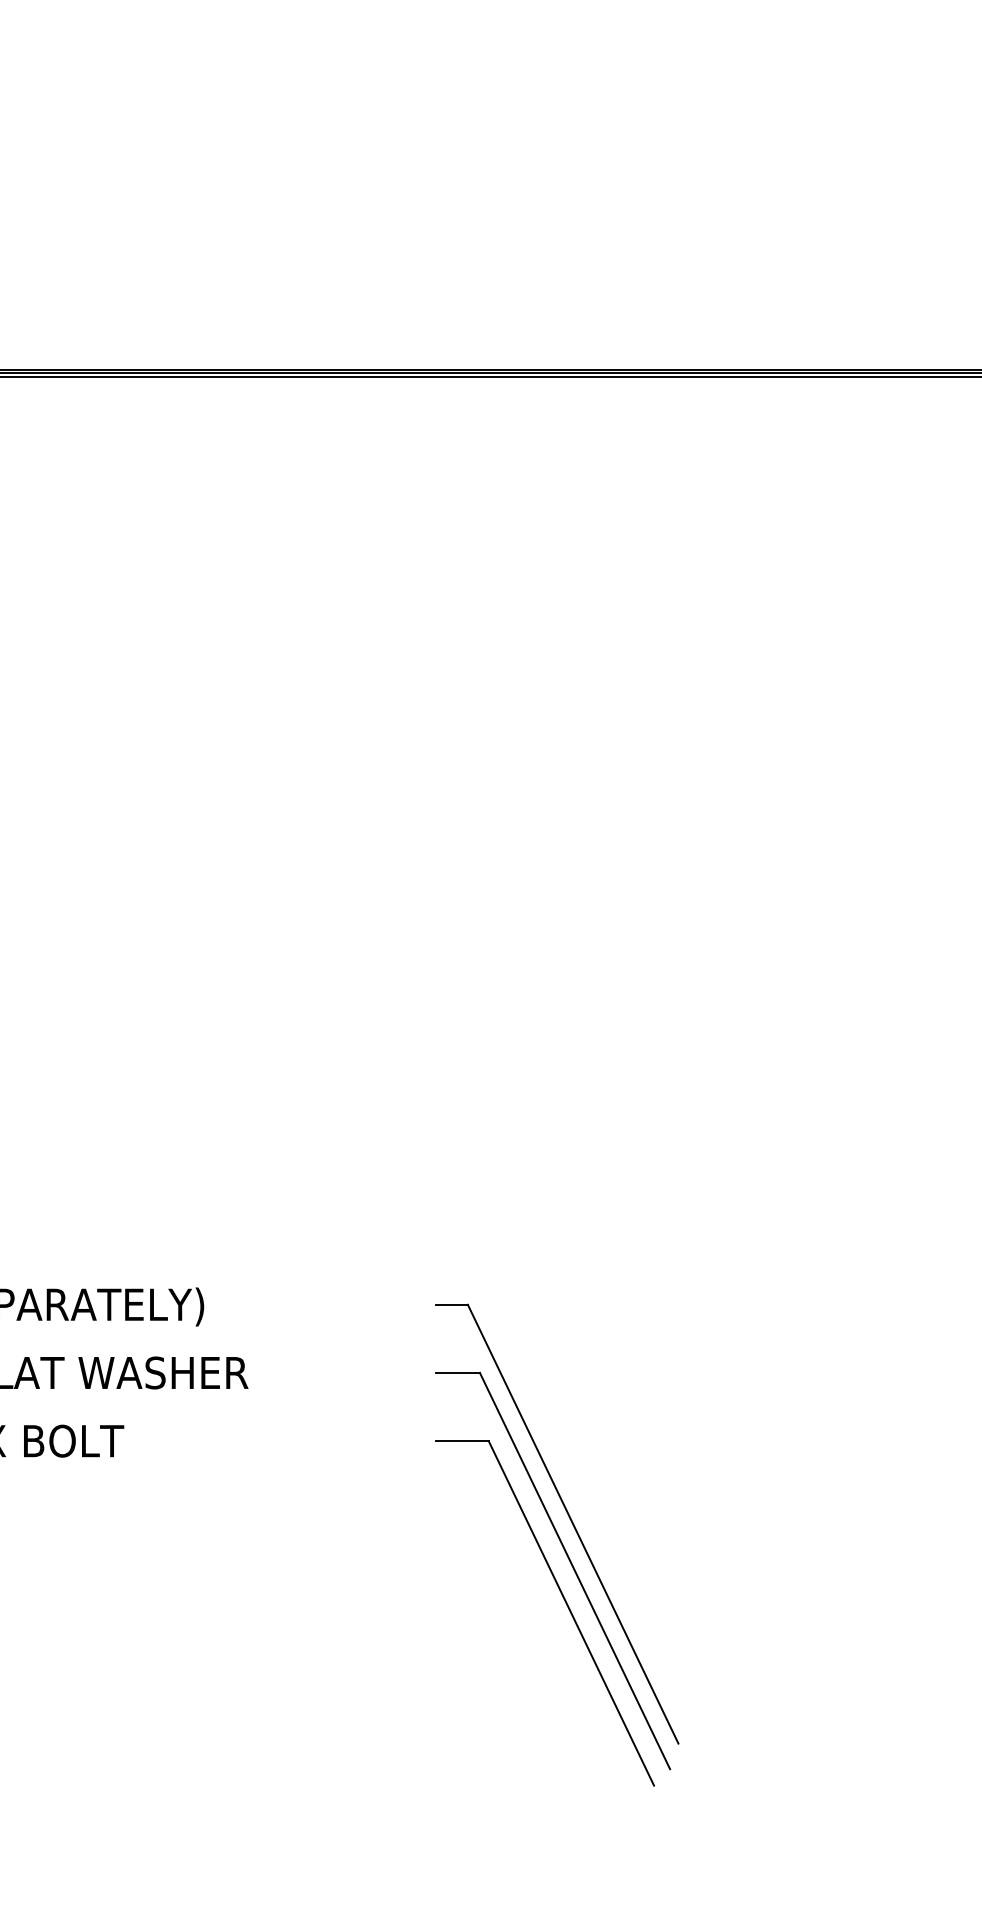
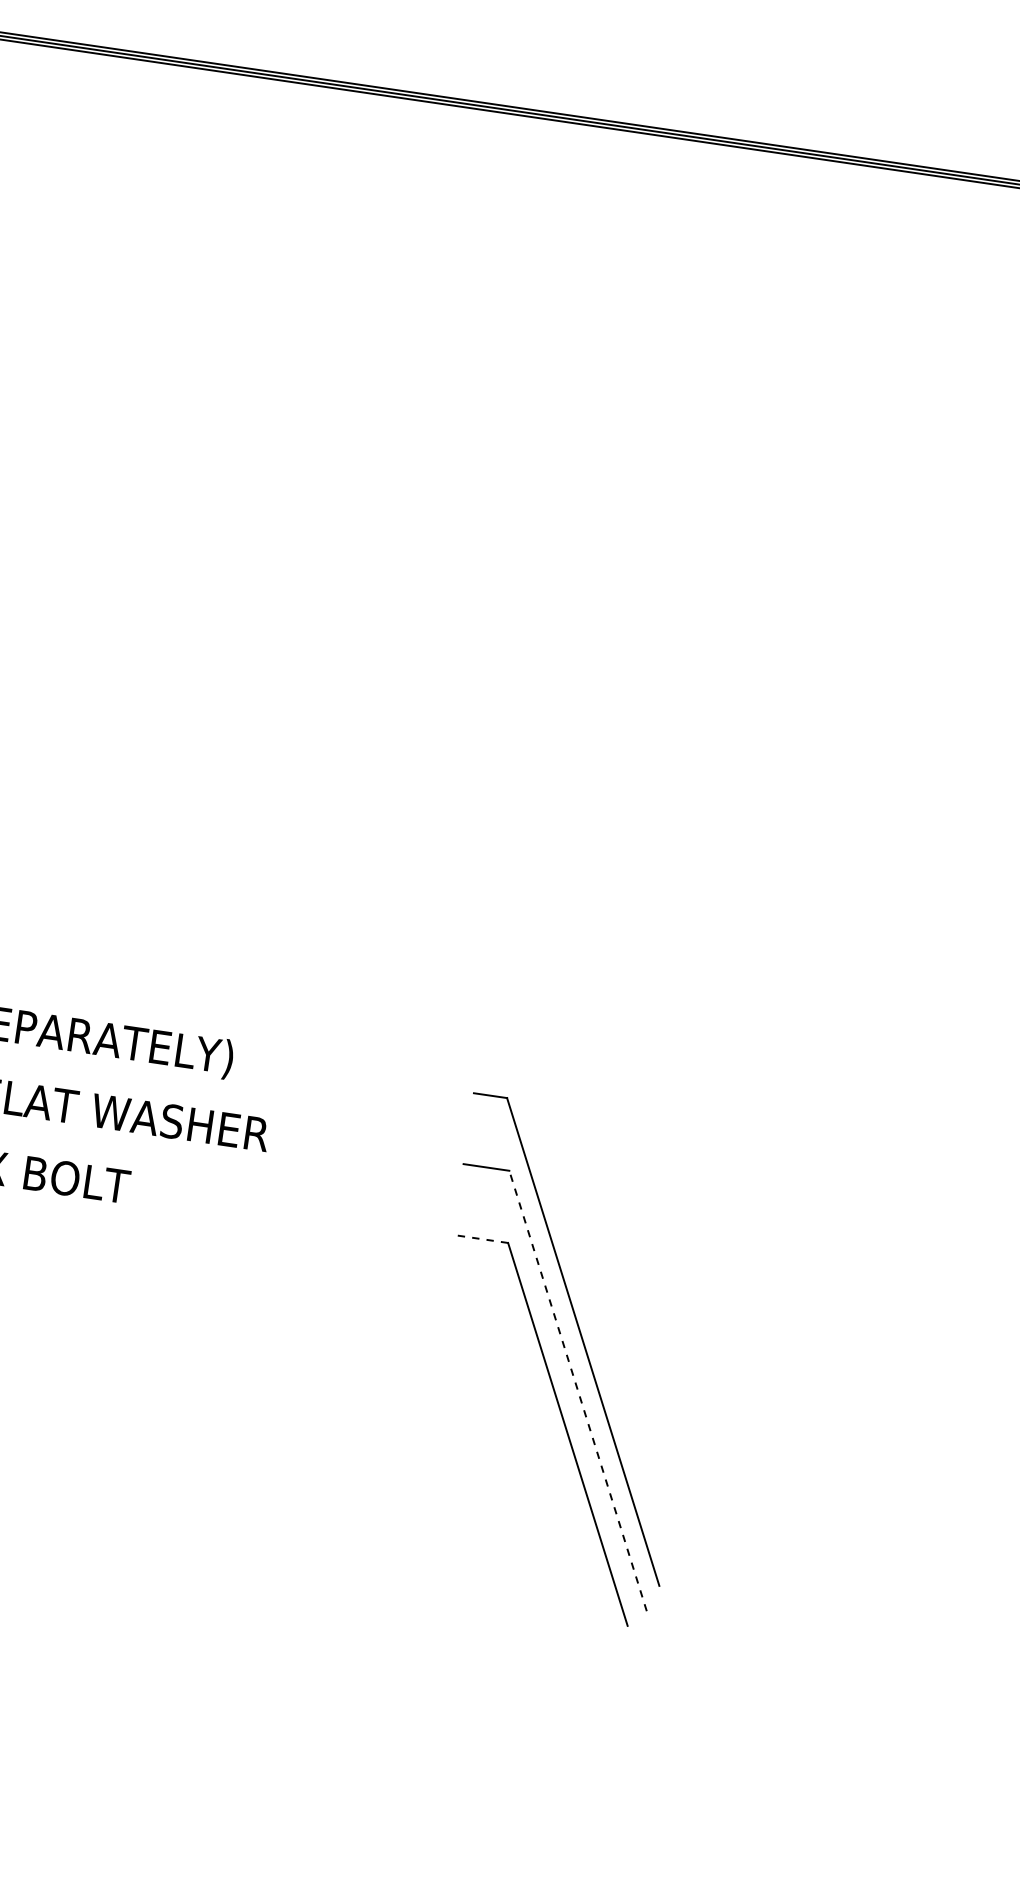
line: (461, 1441) -> (479, 1239), solid -> dashed
line: (575, 1571) -> (578, 1391), solid -> dashed

